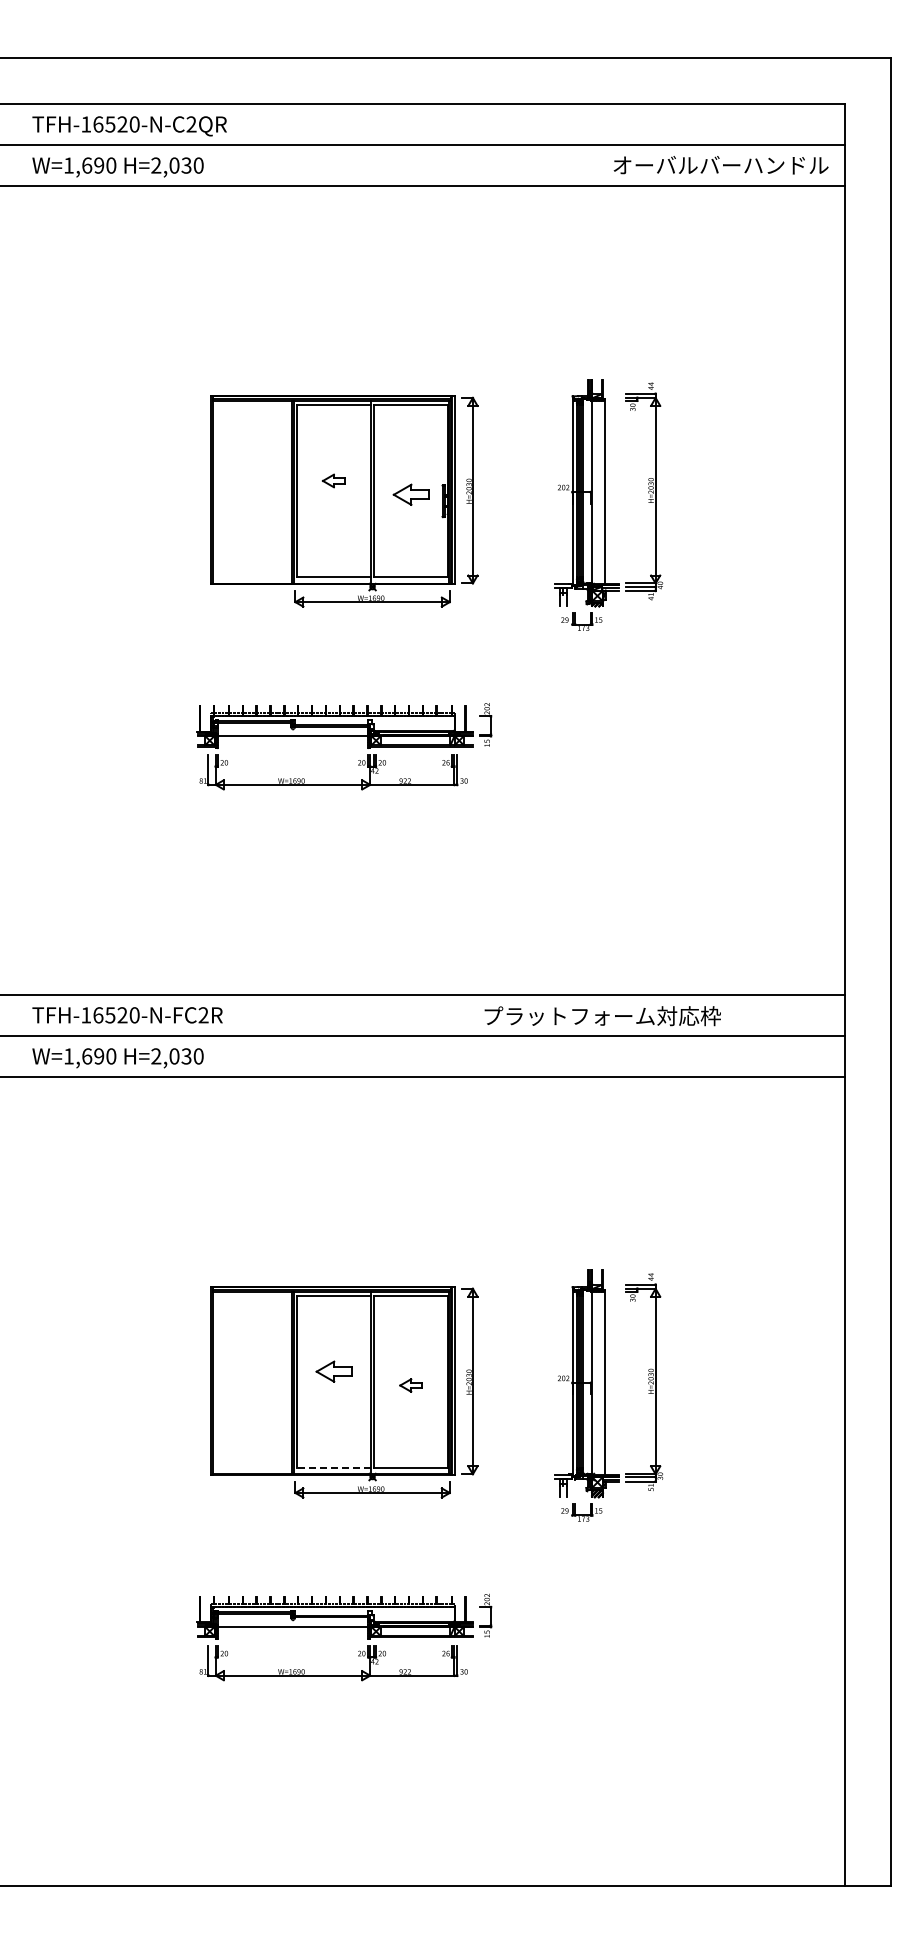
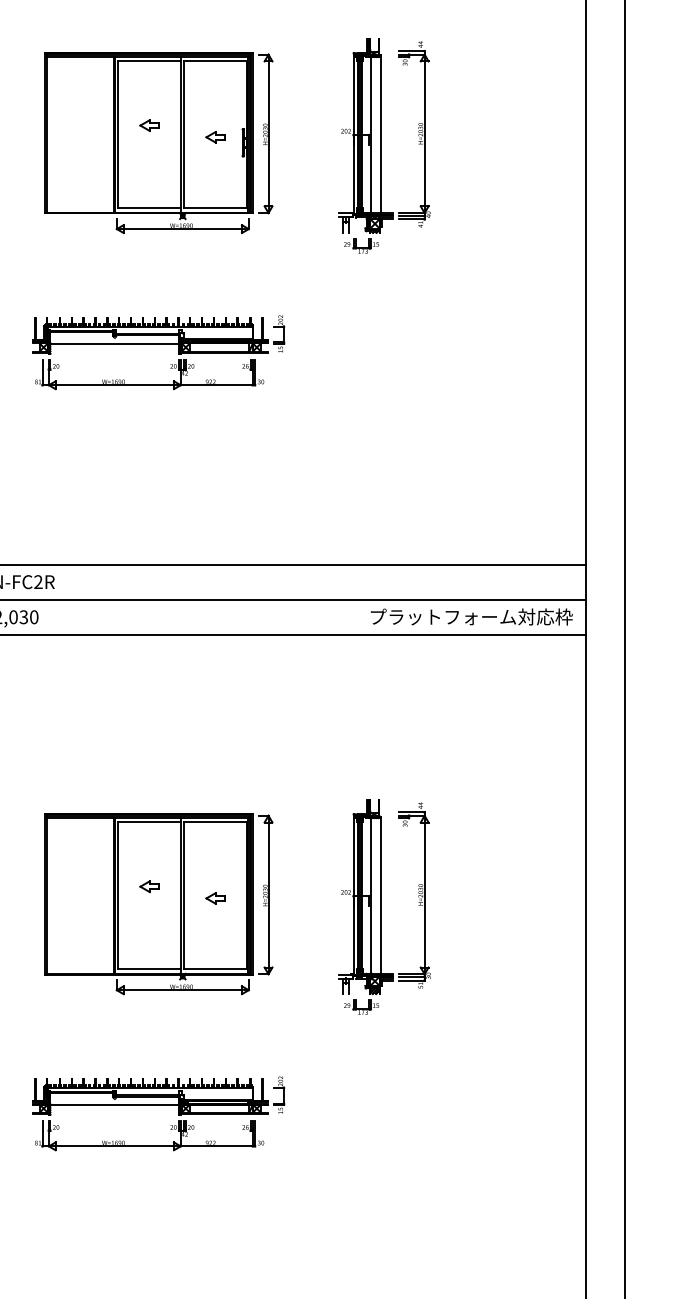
part: (410, 494) -> (215, 137), size x0.62
text: (602, 1016) -> (471, 617), moved
part: (333, 1371) -> (149, 886), size x0.62
line: (334, 1467) -> (150, 968), dashed -> solid

